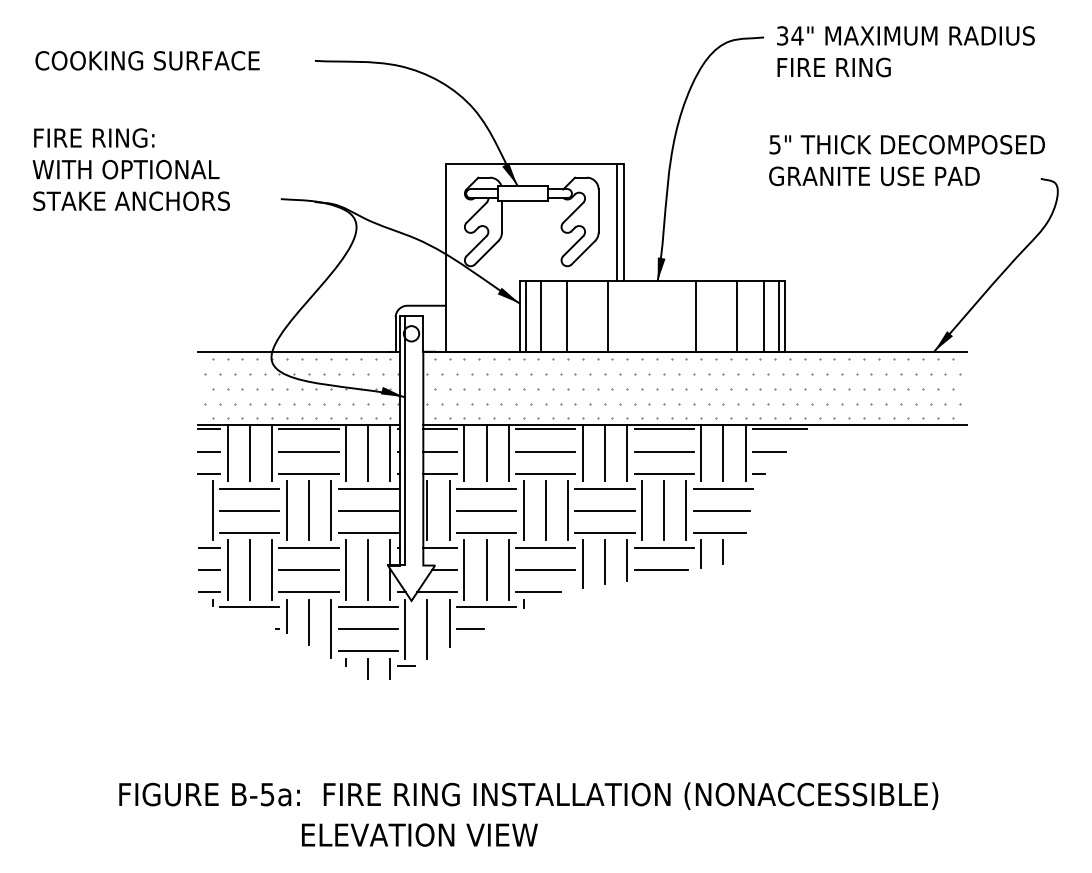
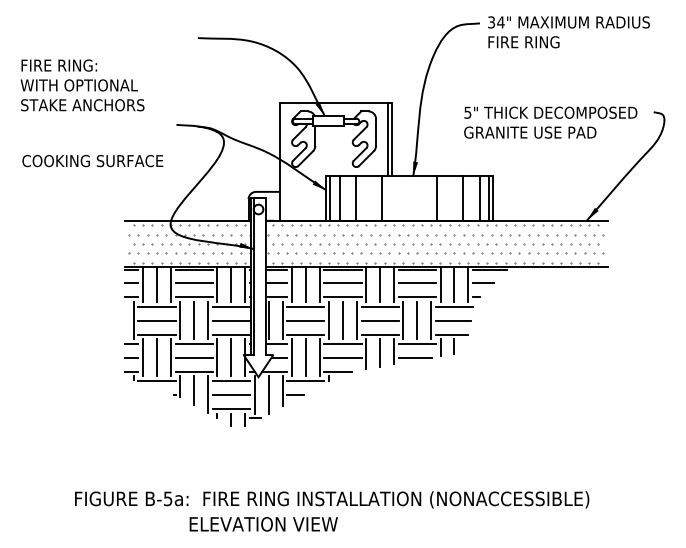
text: (147, 61) -> (92, 161), moved
text: (906, 160) -> (550, 122), moved
text: (131, 169) -> (82, 85), moved

